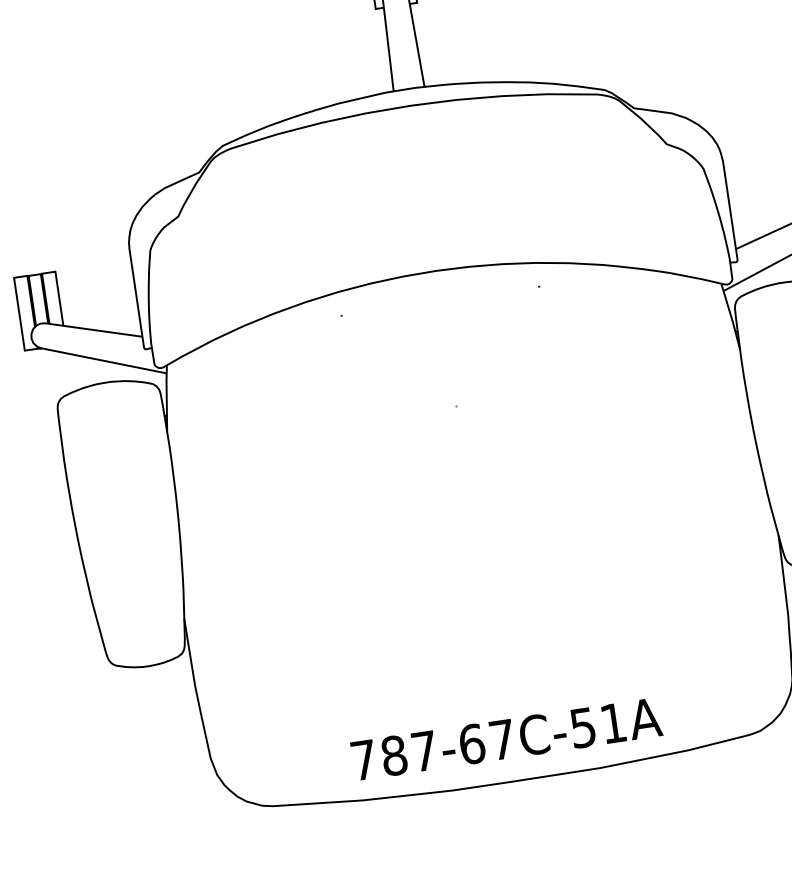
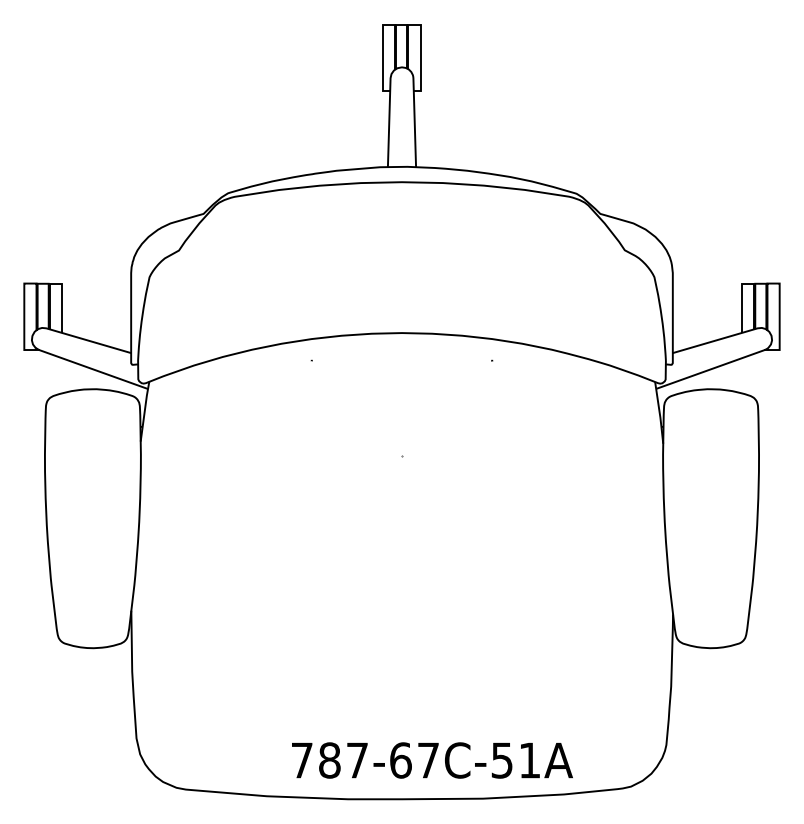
text: (506, 739) -> (432, 760), moved

